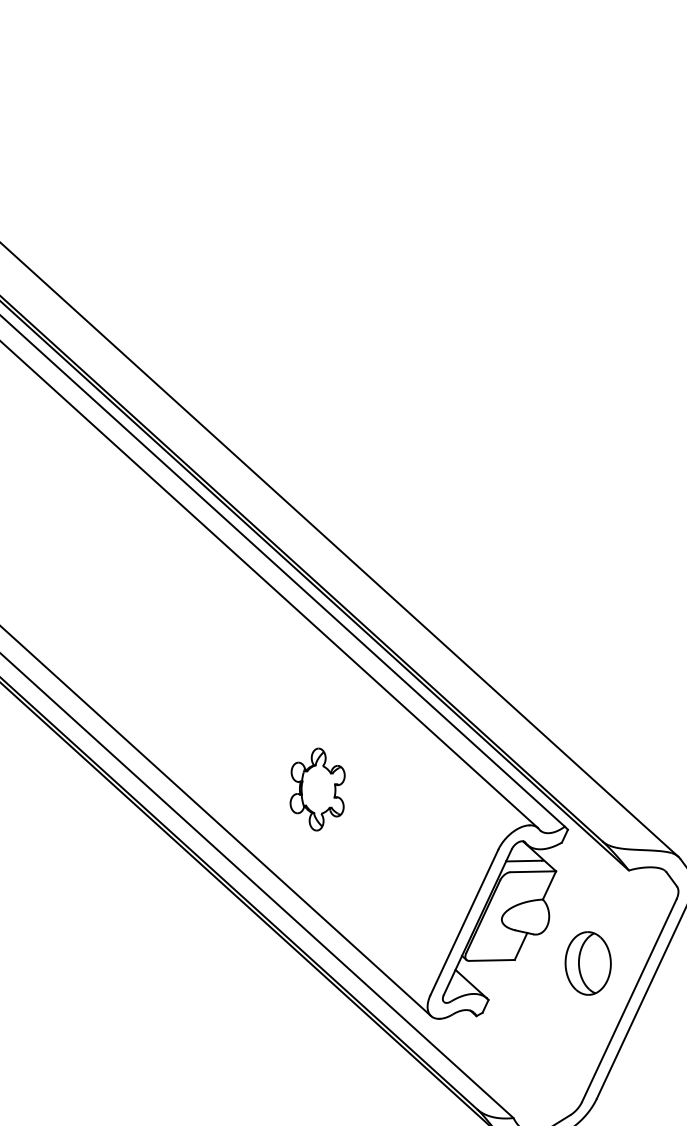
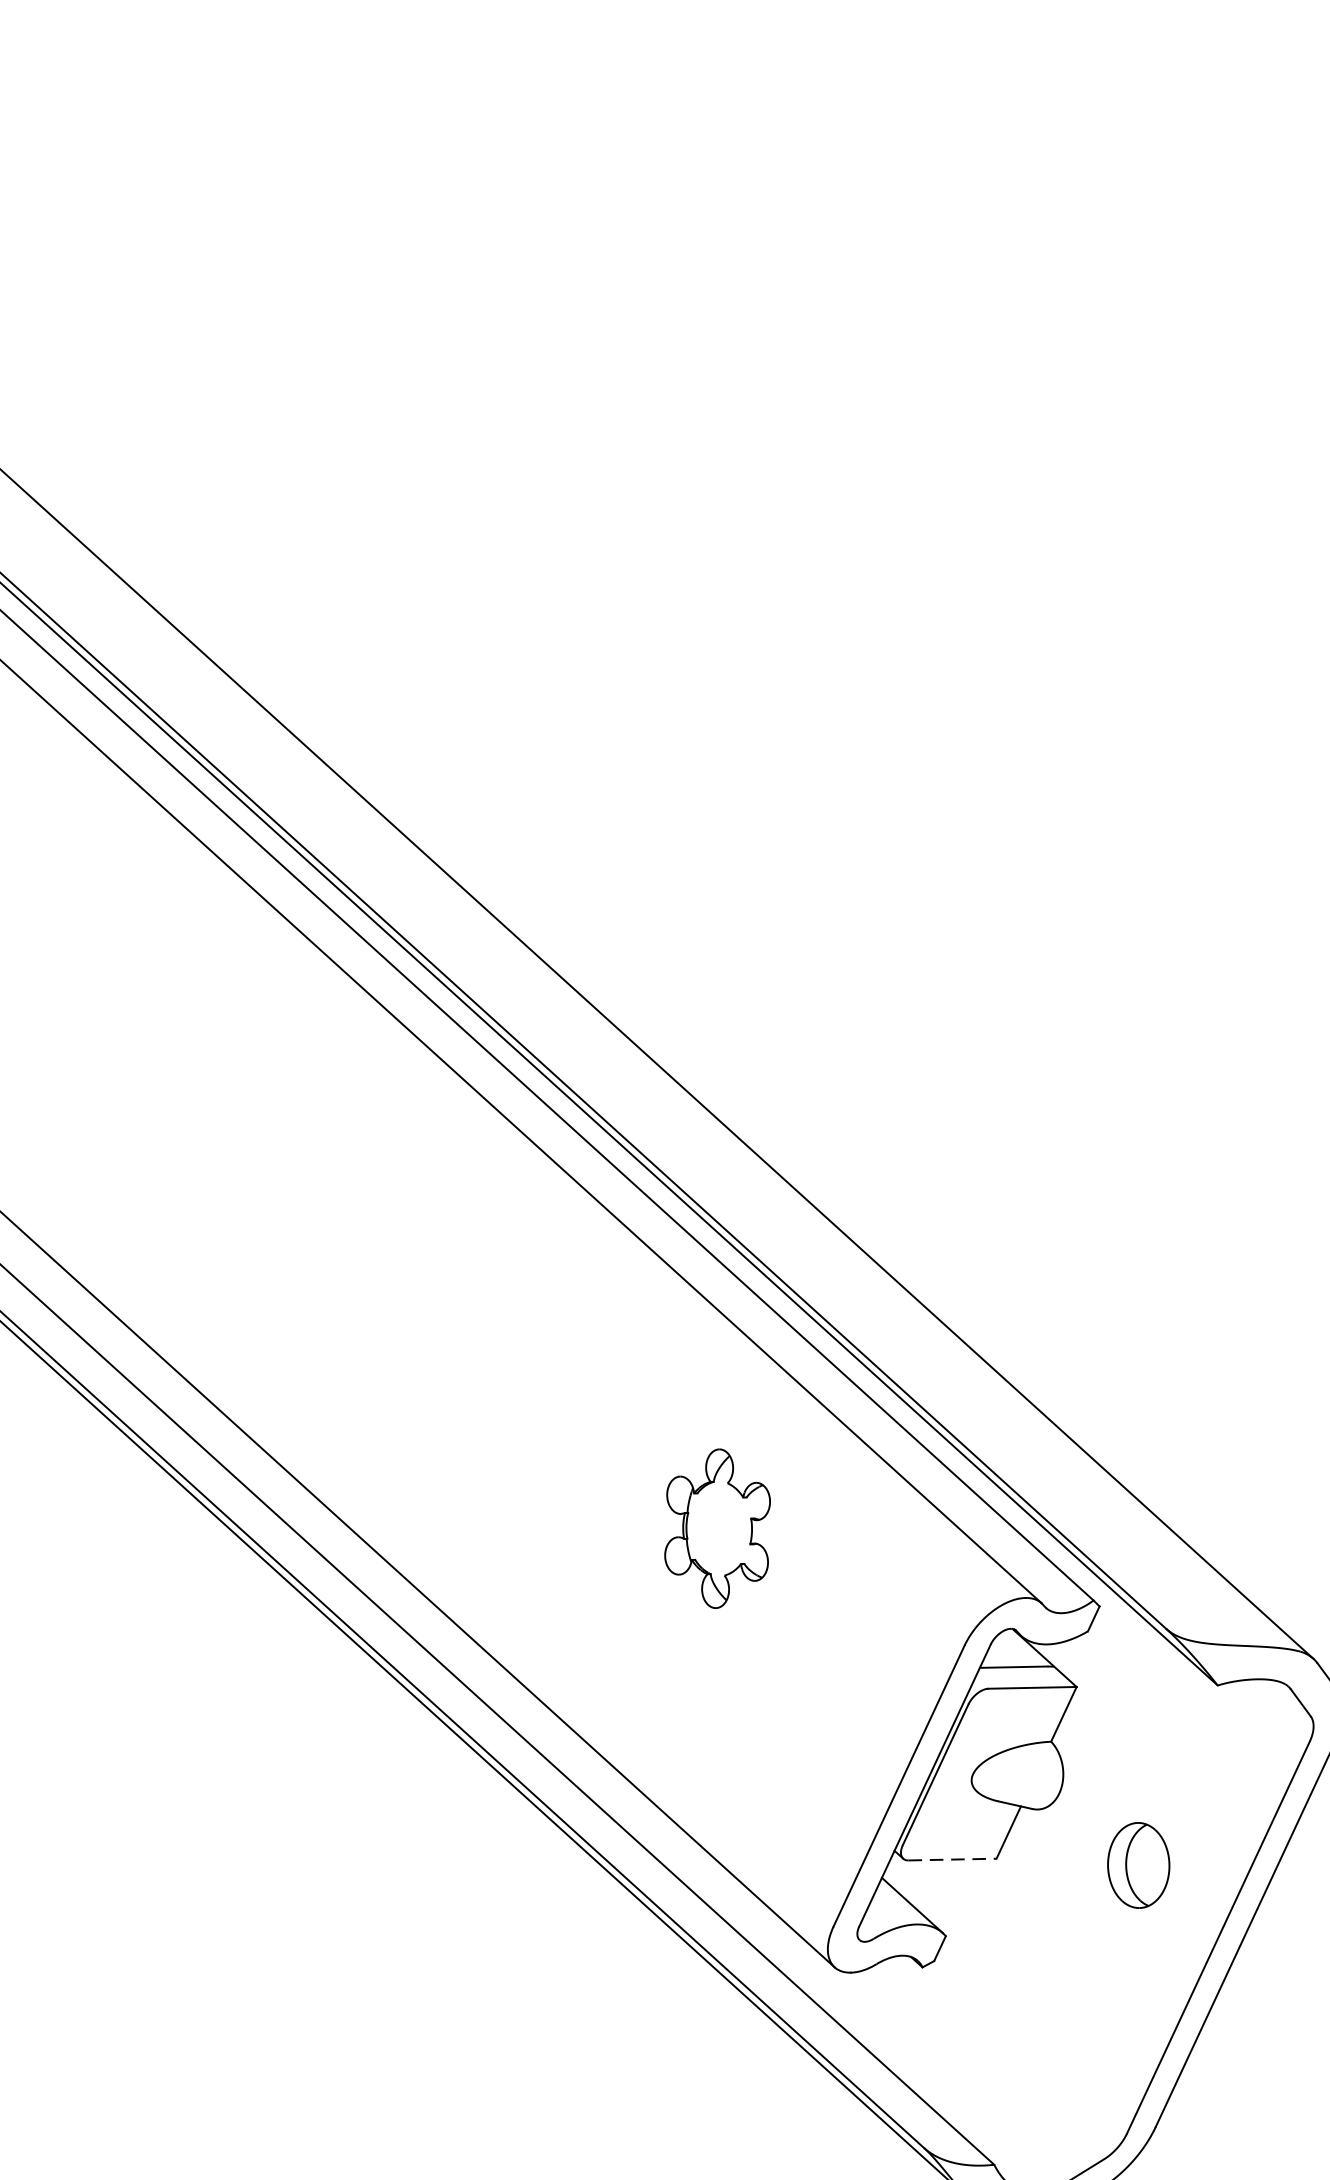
part: (317, 789) -> (717, 1528), moved
line: (492, 960) -> (953, 1859), solid -> dashed
part: (587, 963) -> (1137, 1865), size x0.7

